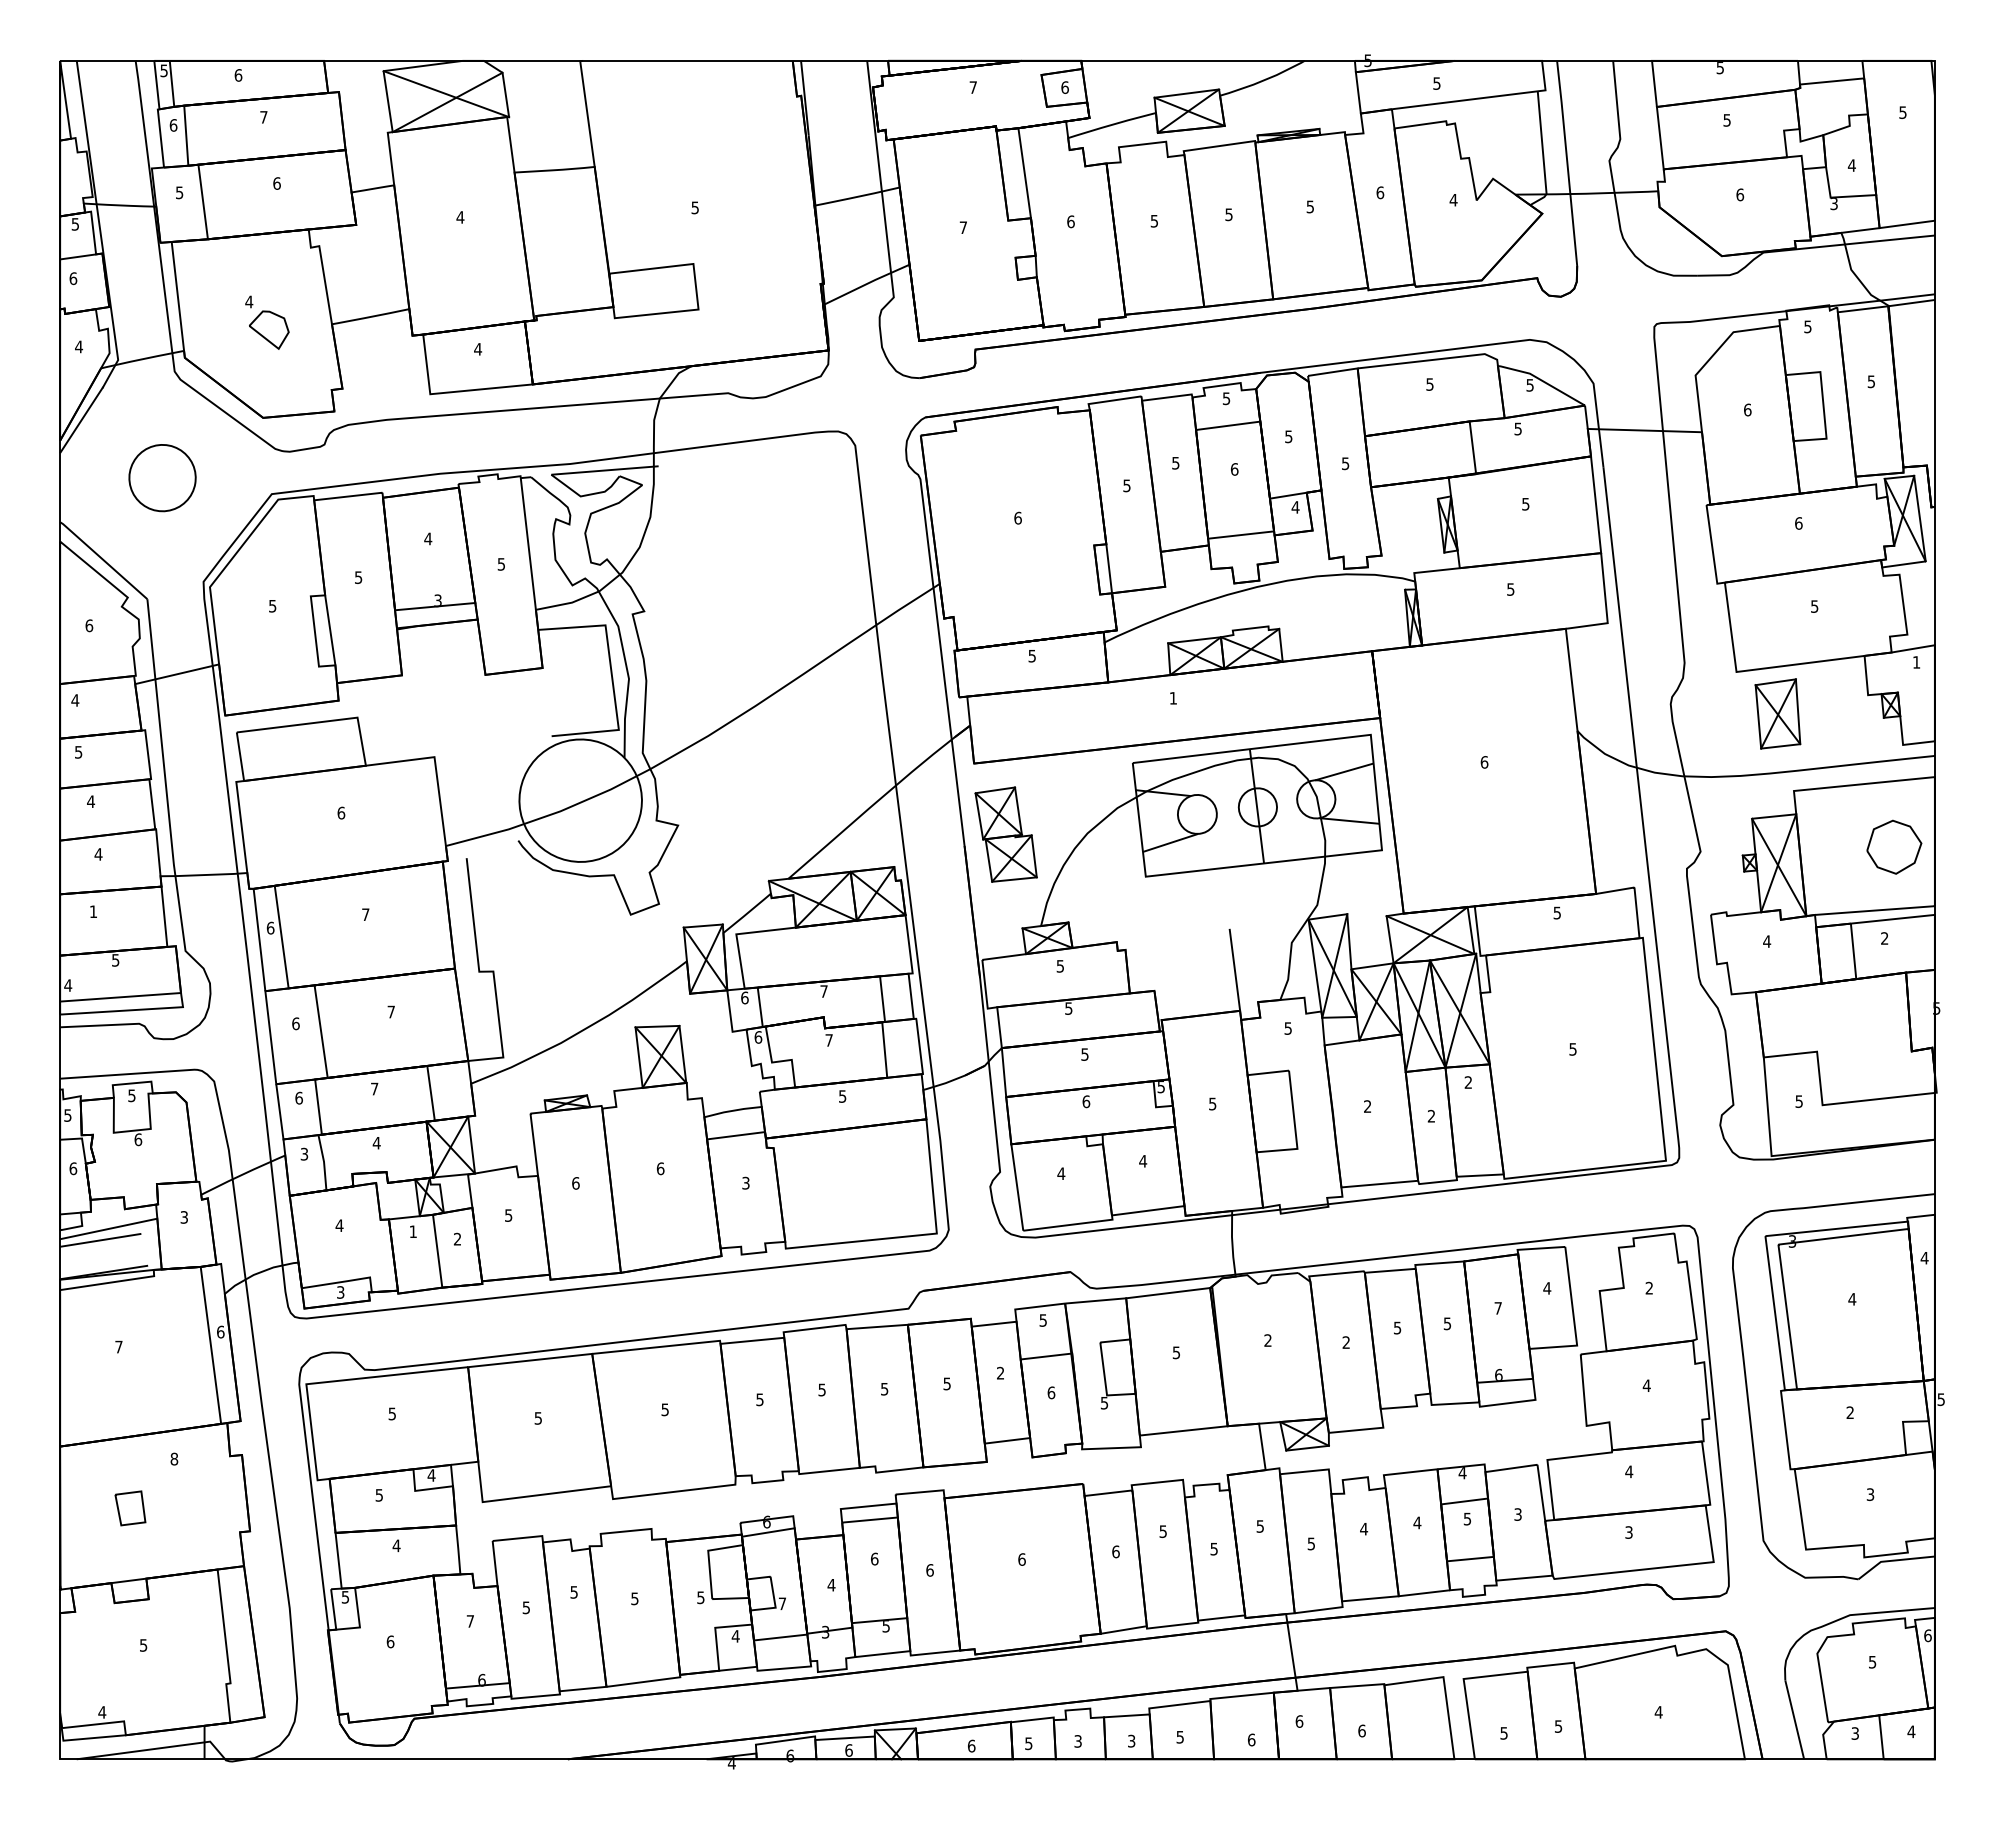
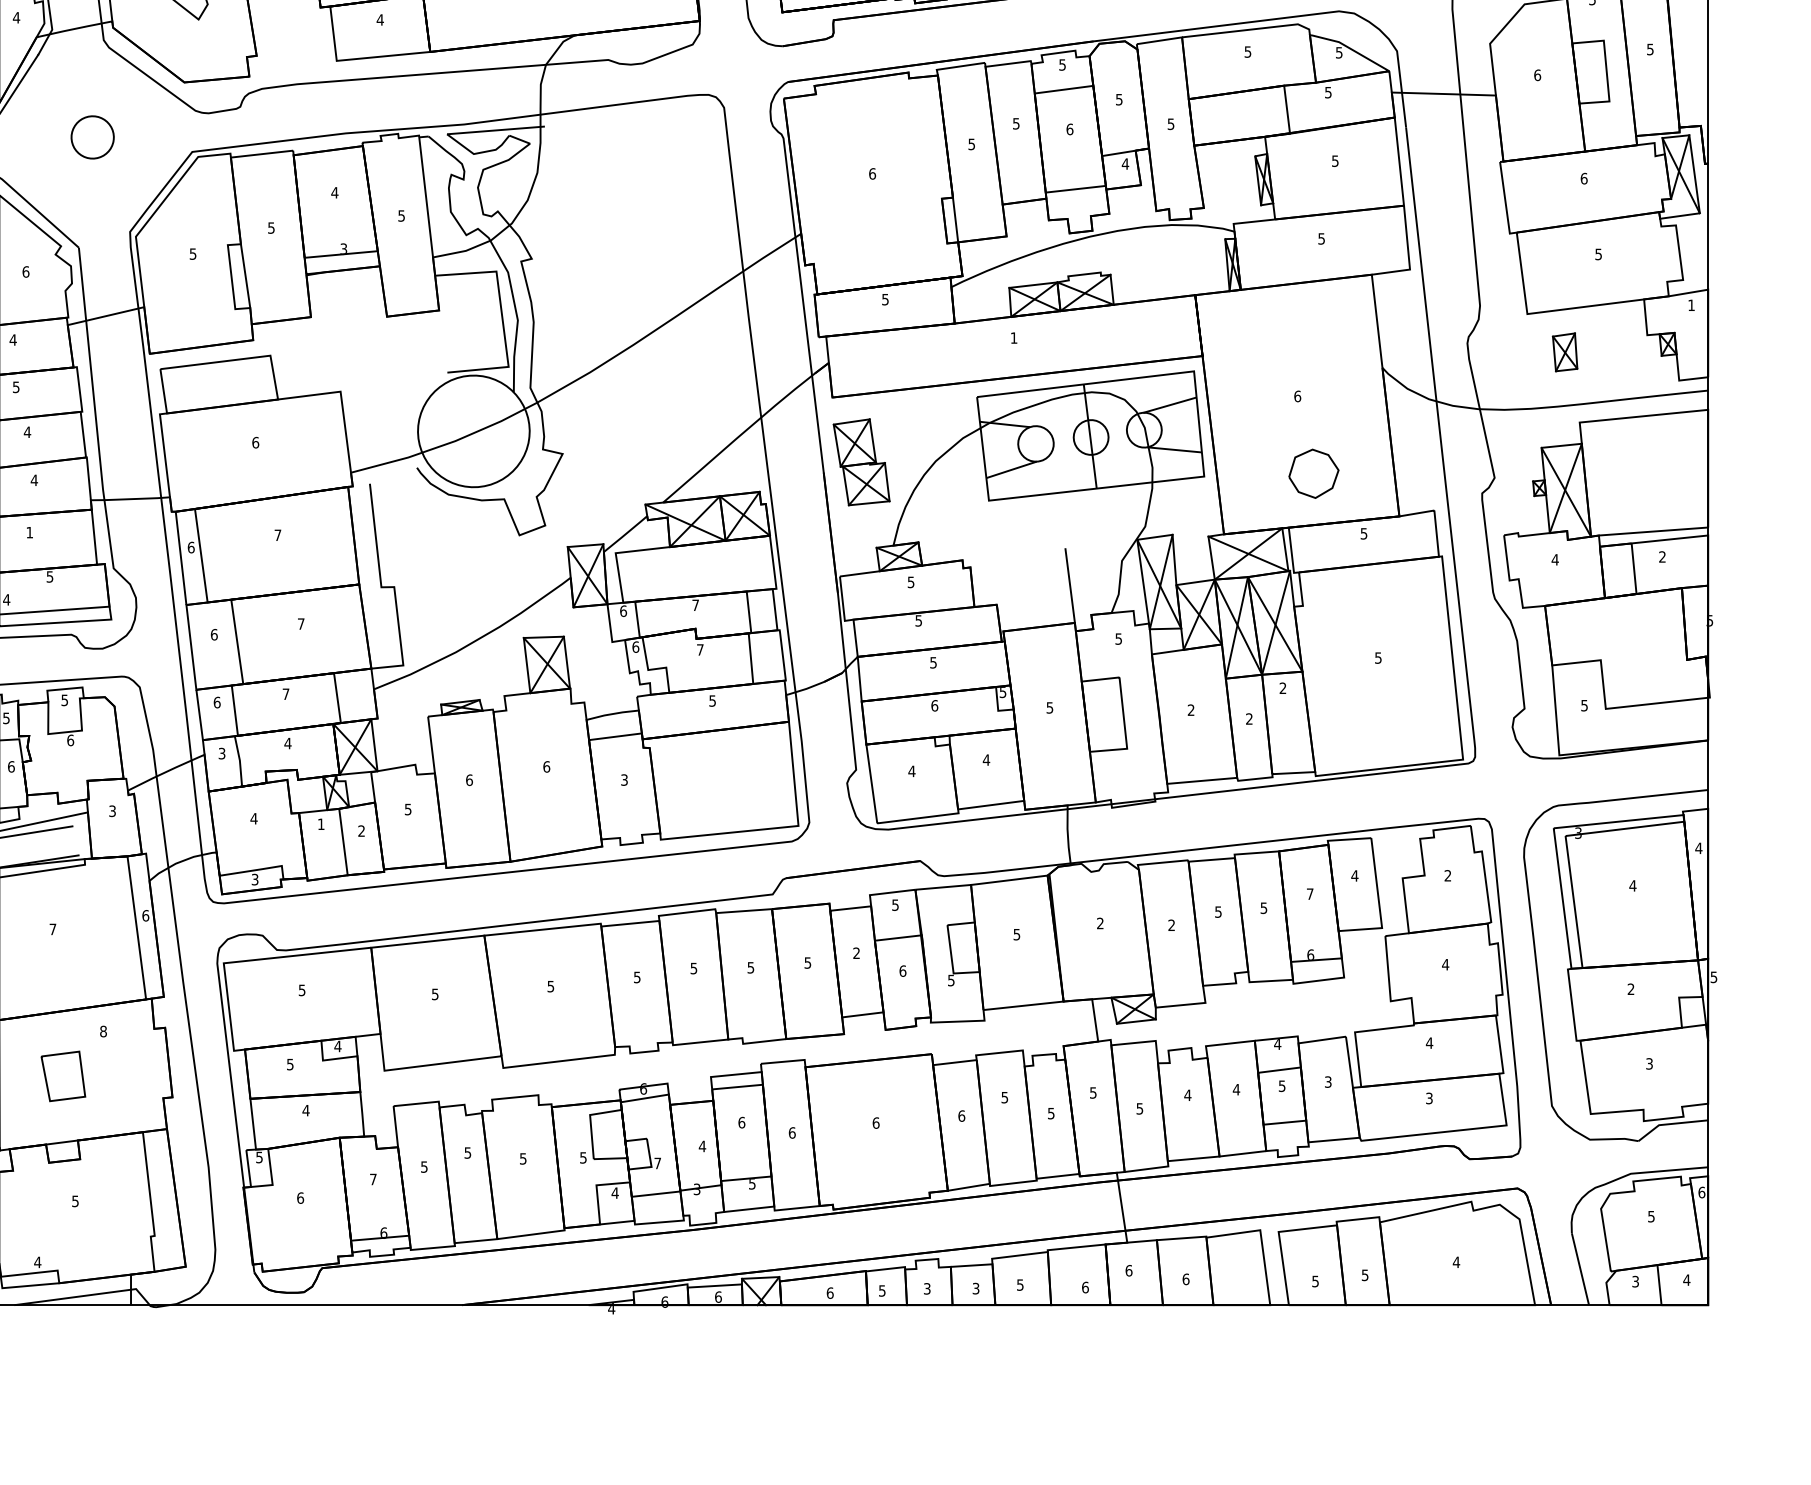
part: (162, 478) -> (92, 137), size x0.7
part: (1777, 713) -> (1564, 351), size x0.6
part: (1894, 846) -> (1314, 473), moved
part: (130, 1508) -> (63, 1076), size x1.6

